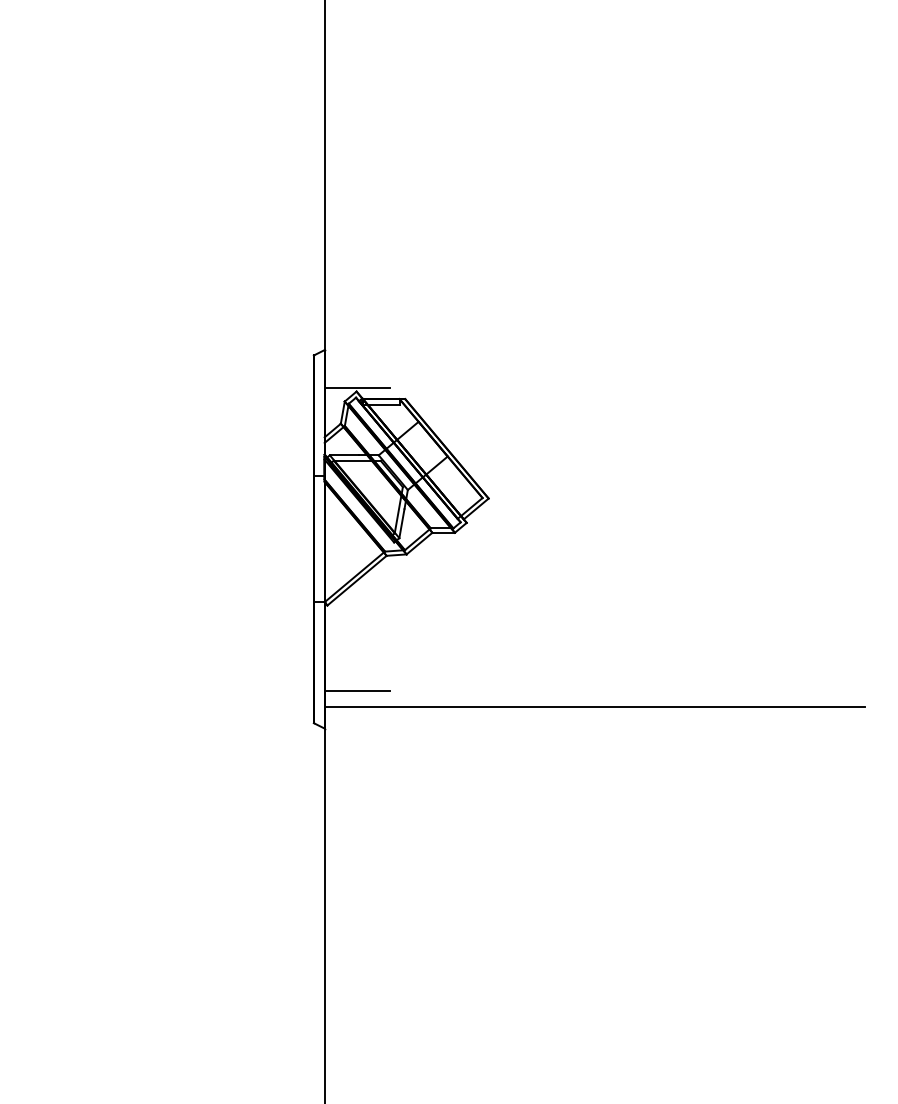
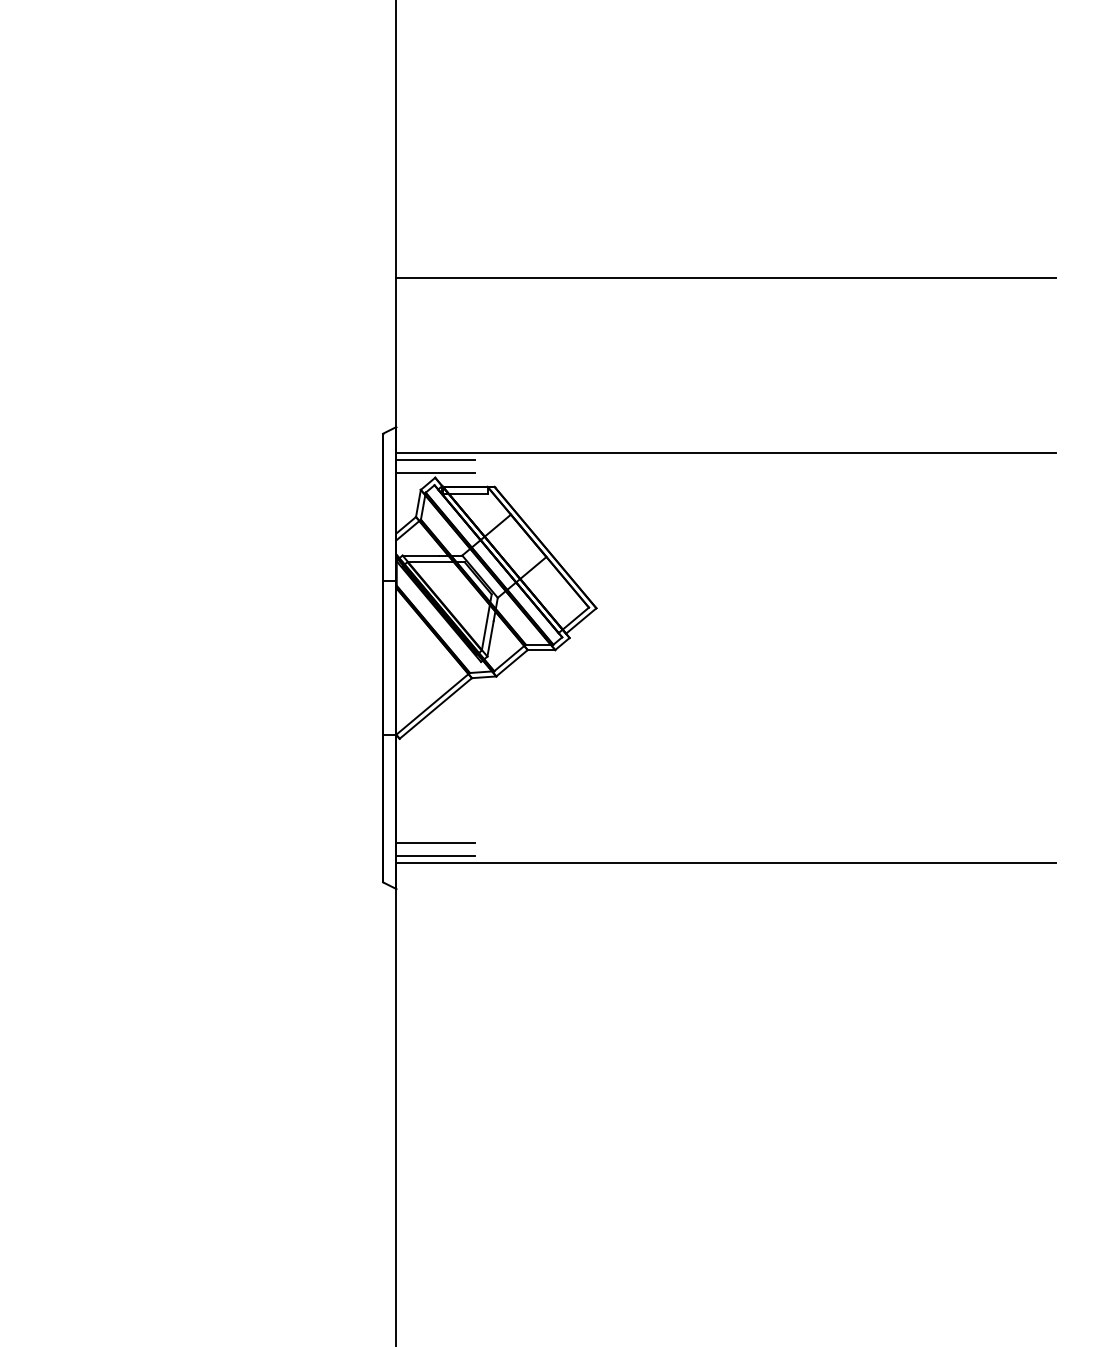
line: (595, 228) -> (726, 278), added
line: (595, 371) -> (726, 453), added
line: (356, 377) -> (435, 460), added
line: (356, 701) -> (435, 855), added

